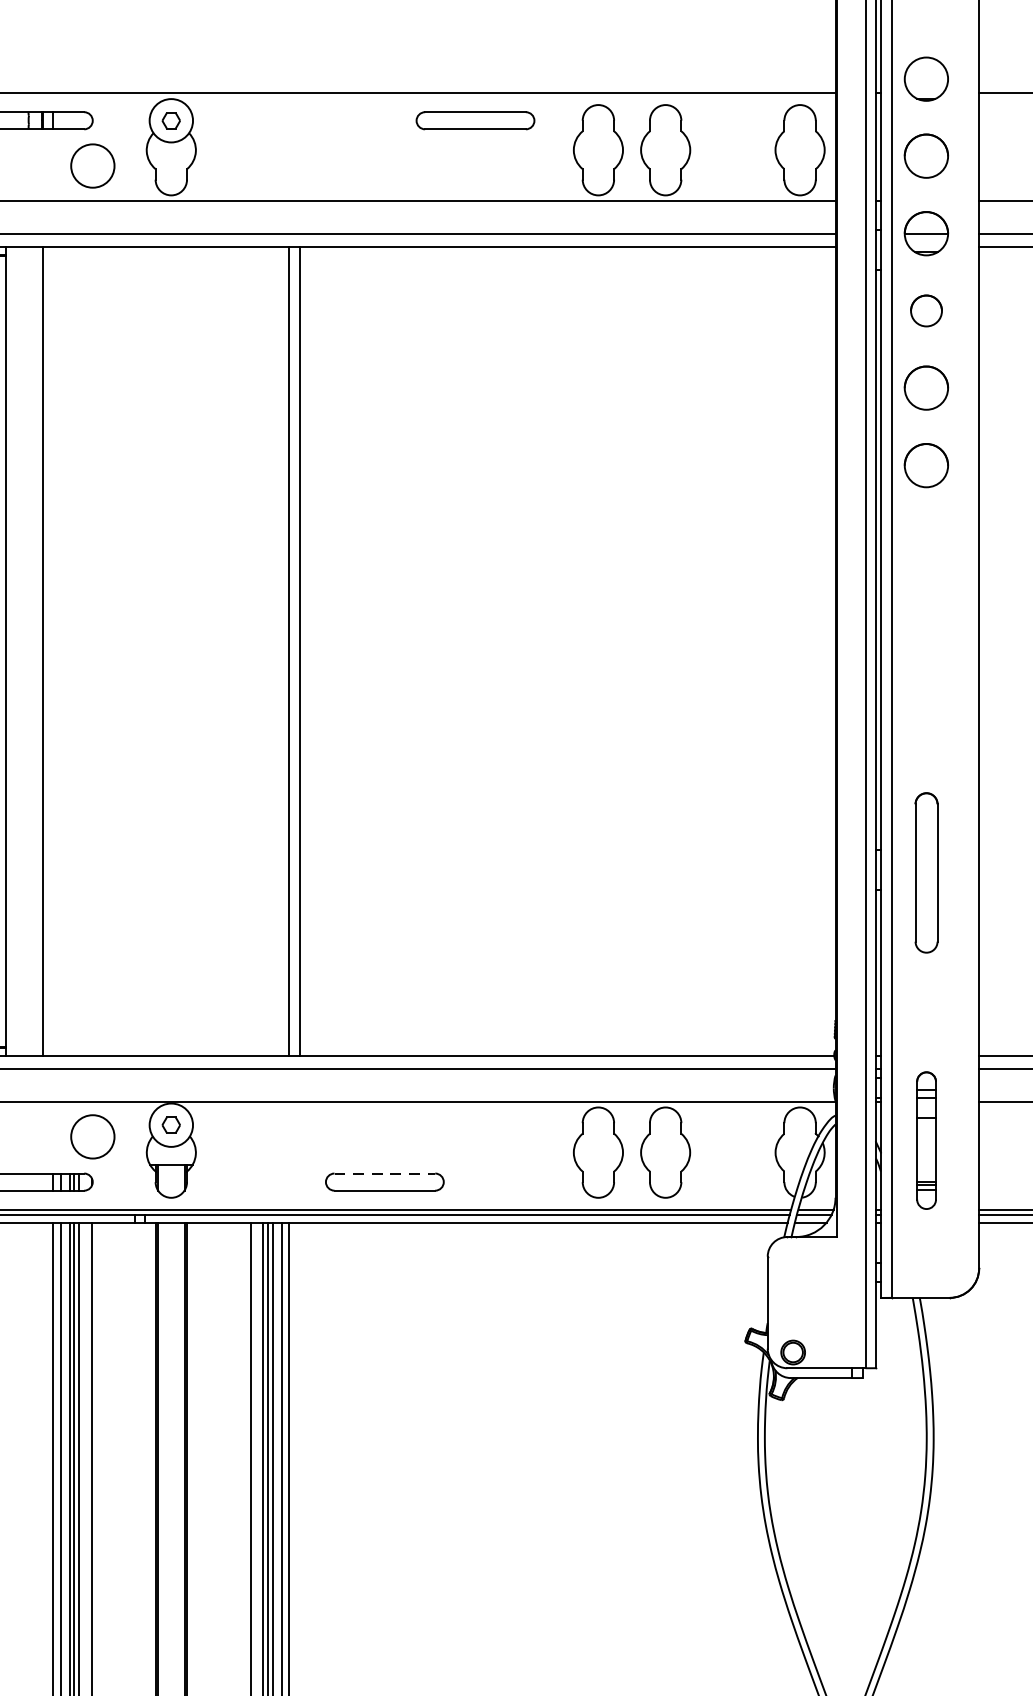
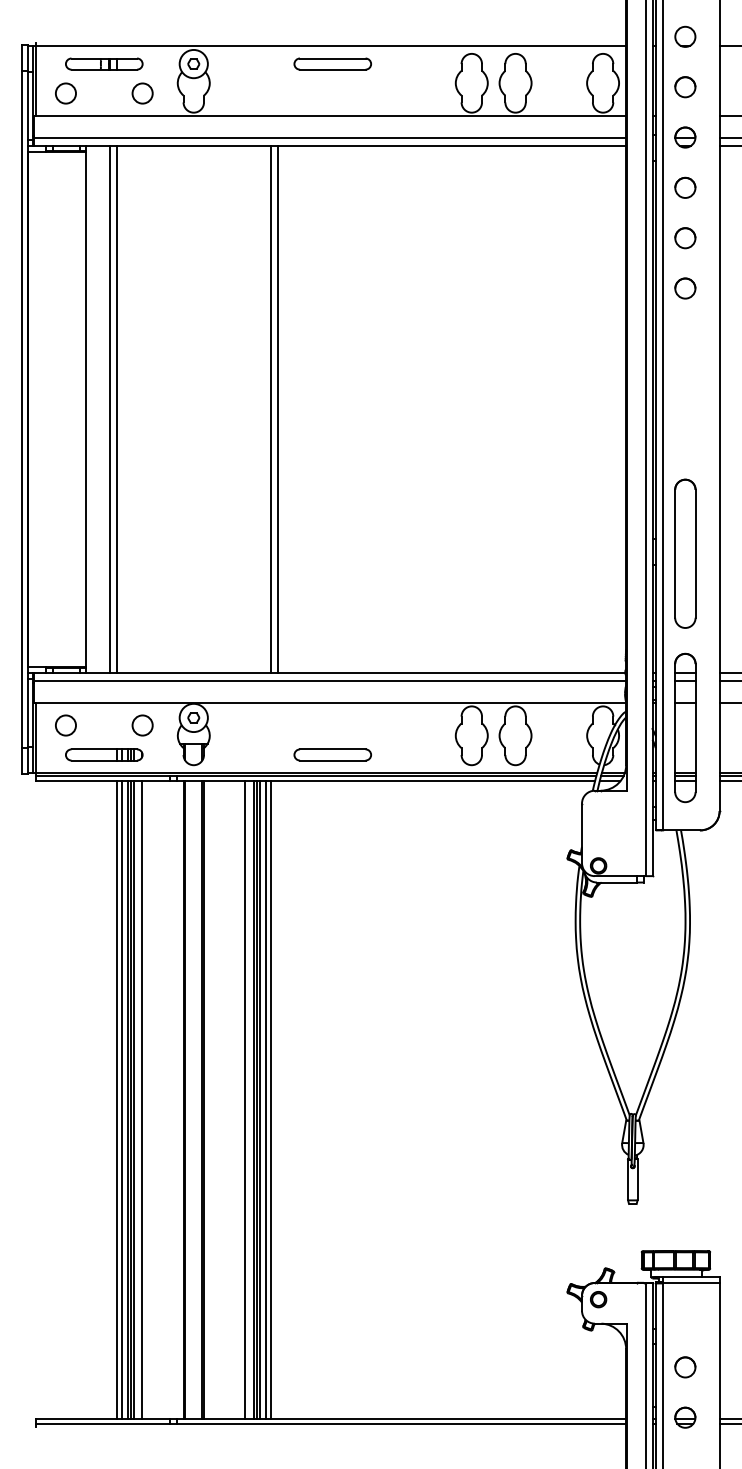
circle: (926, 78) -> (685, 36), size x0.71
part: (475, 119) -> (332, 63), moved
circle: (926, 156) -> (685, 87), size x0.71
circle: (92, 165) -> (142, 93), size x0.71
part: (926, 233) -> (685, 137), size x0.71
circle: (926, 388) -> (685, 238), size x0.71
circle: (926, 465) -> (685, 288), size x0.71
line: (52, 651) -> (116, 409), added
part: (926, 872) -> (685, 553), size x1.43
circle: (92, 1136) -> (142, 725), size x0.71
part: (926, 1139) -> (685, 727), size x1.67
line: (384, 1173) -> (332, 749), dashed -> solid

